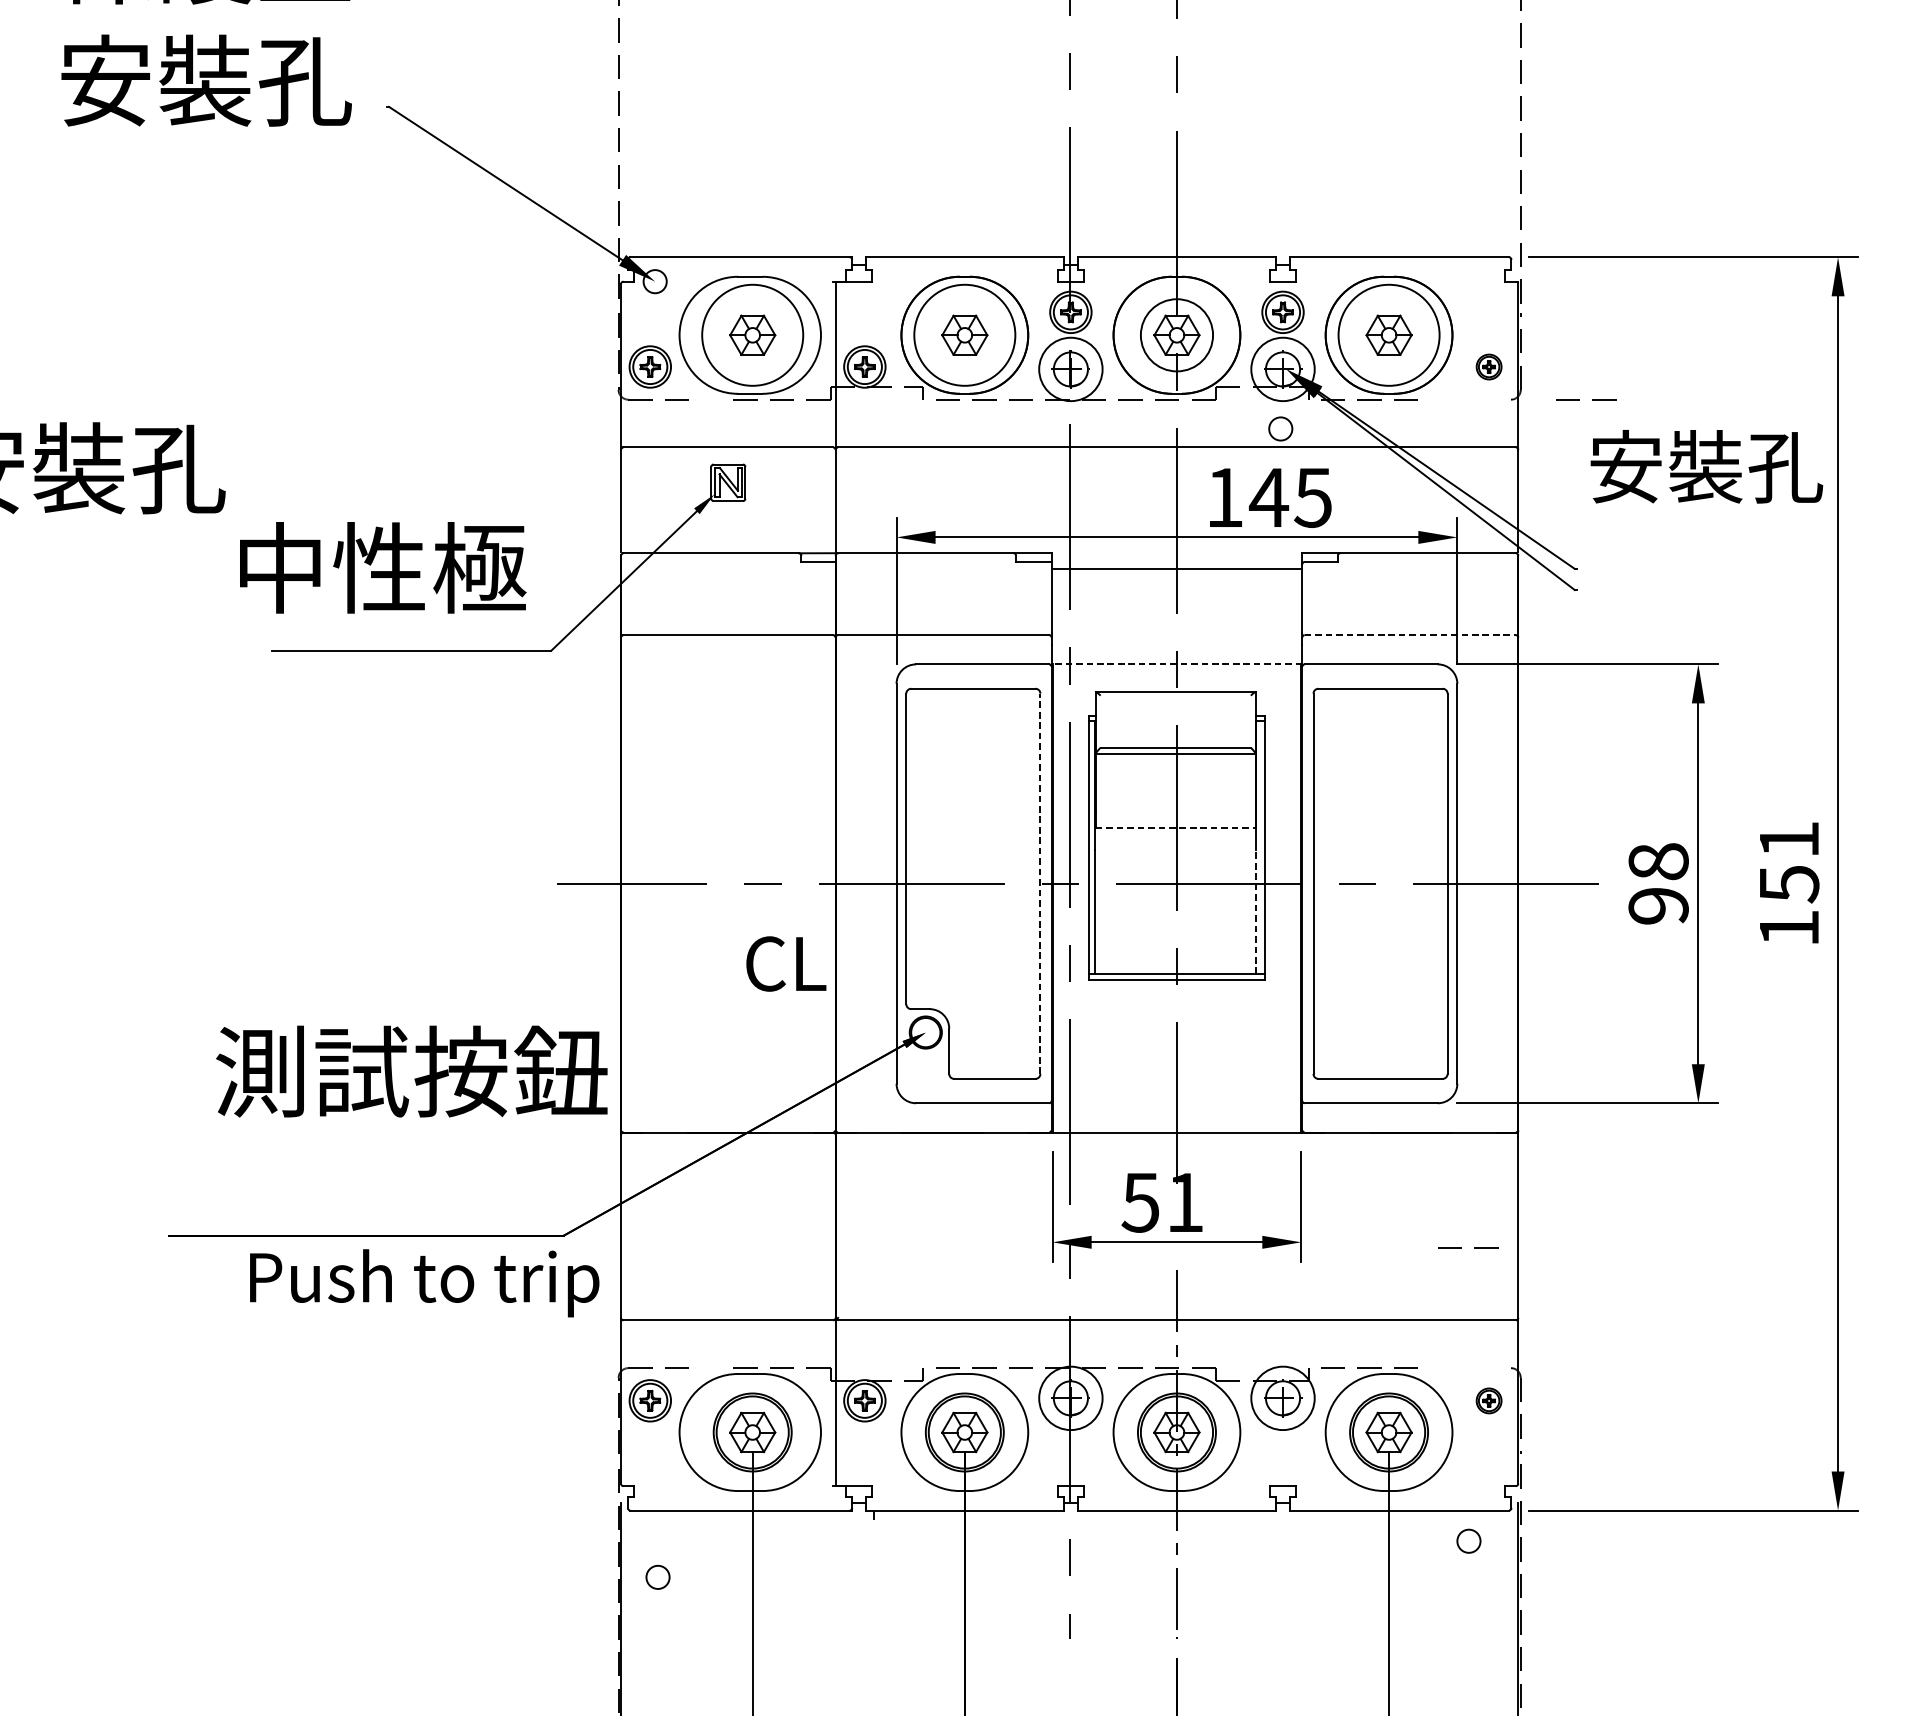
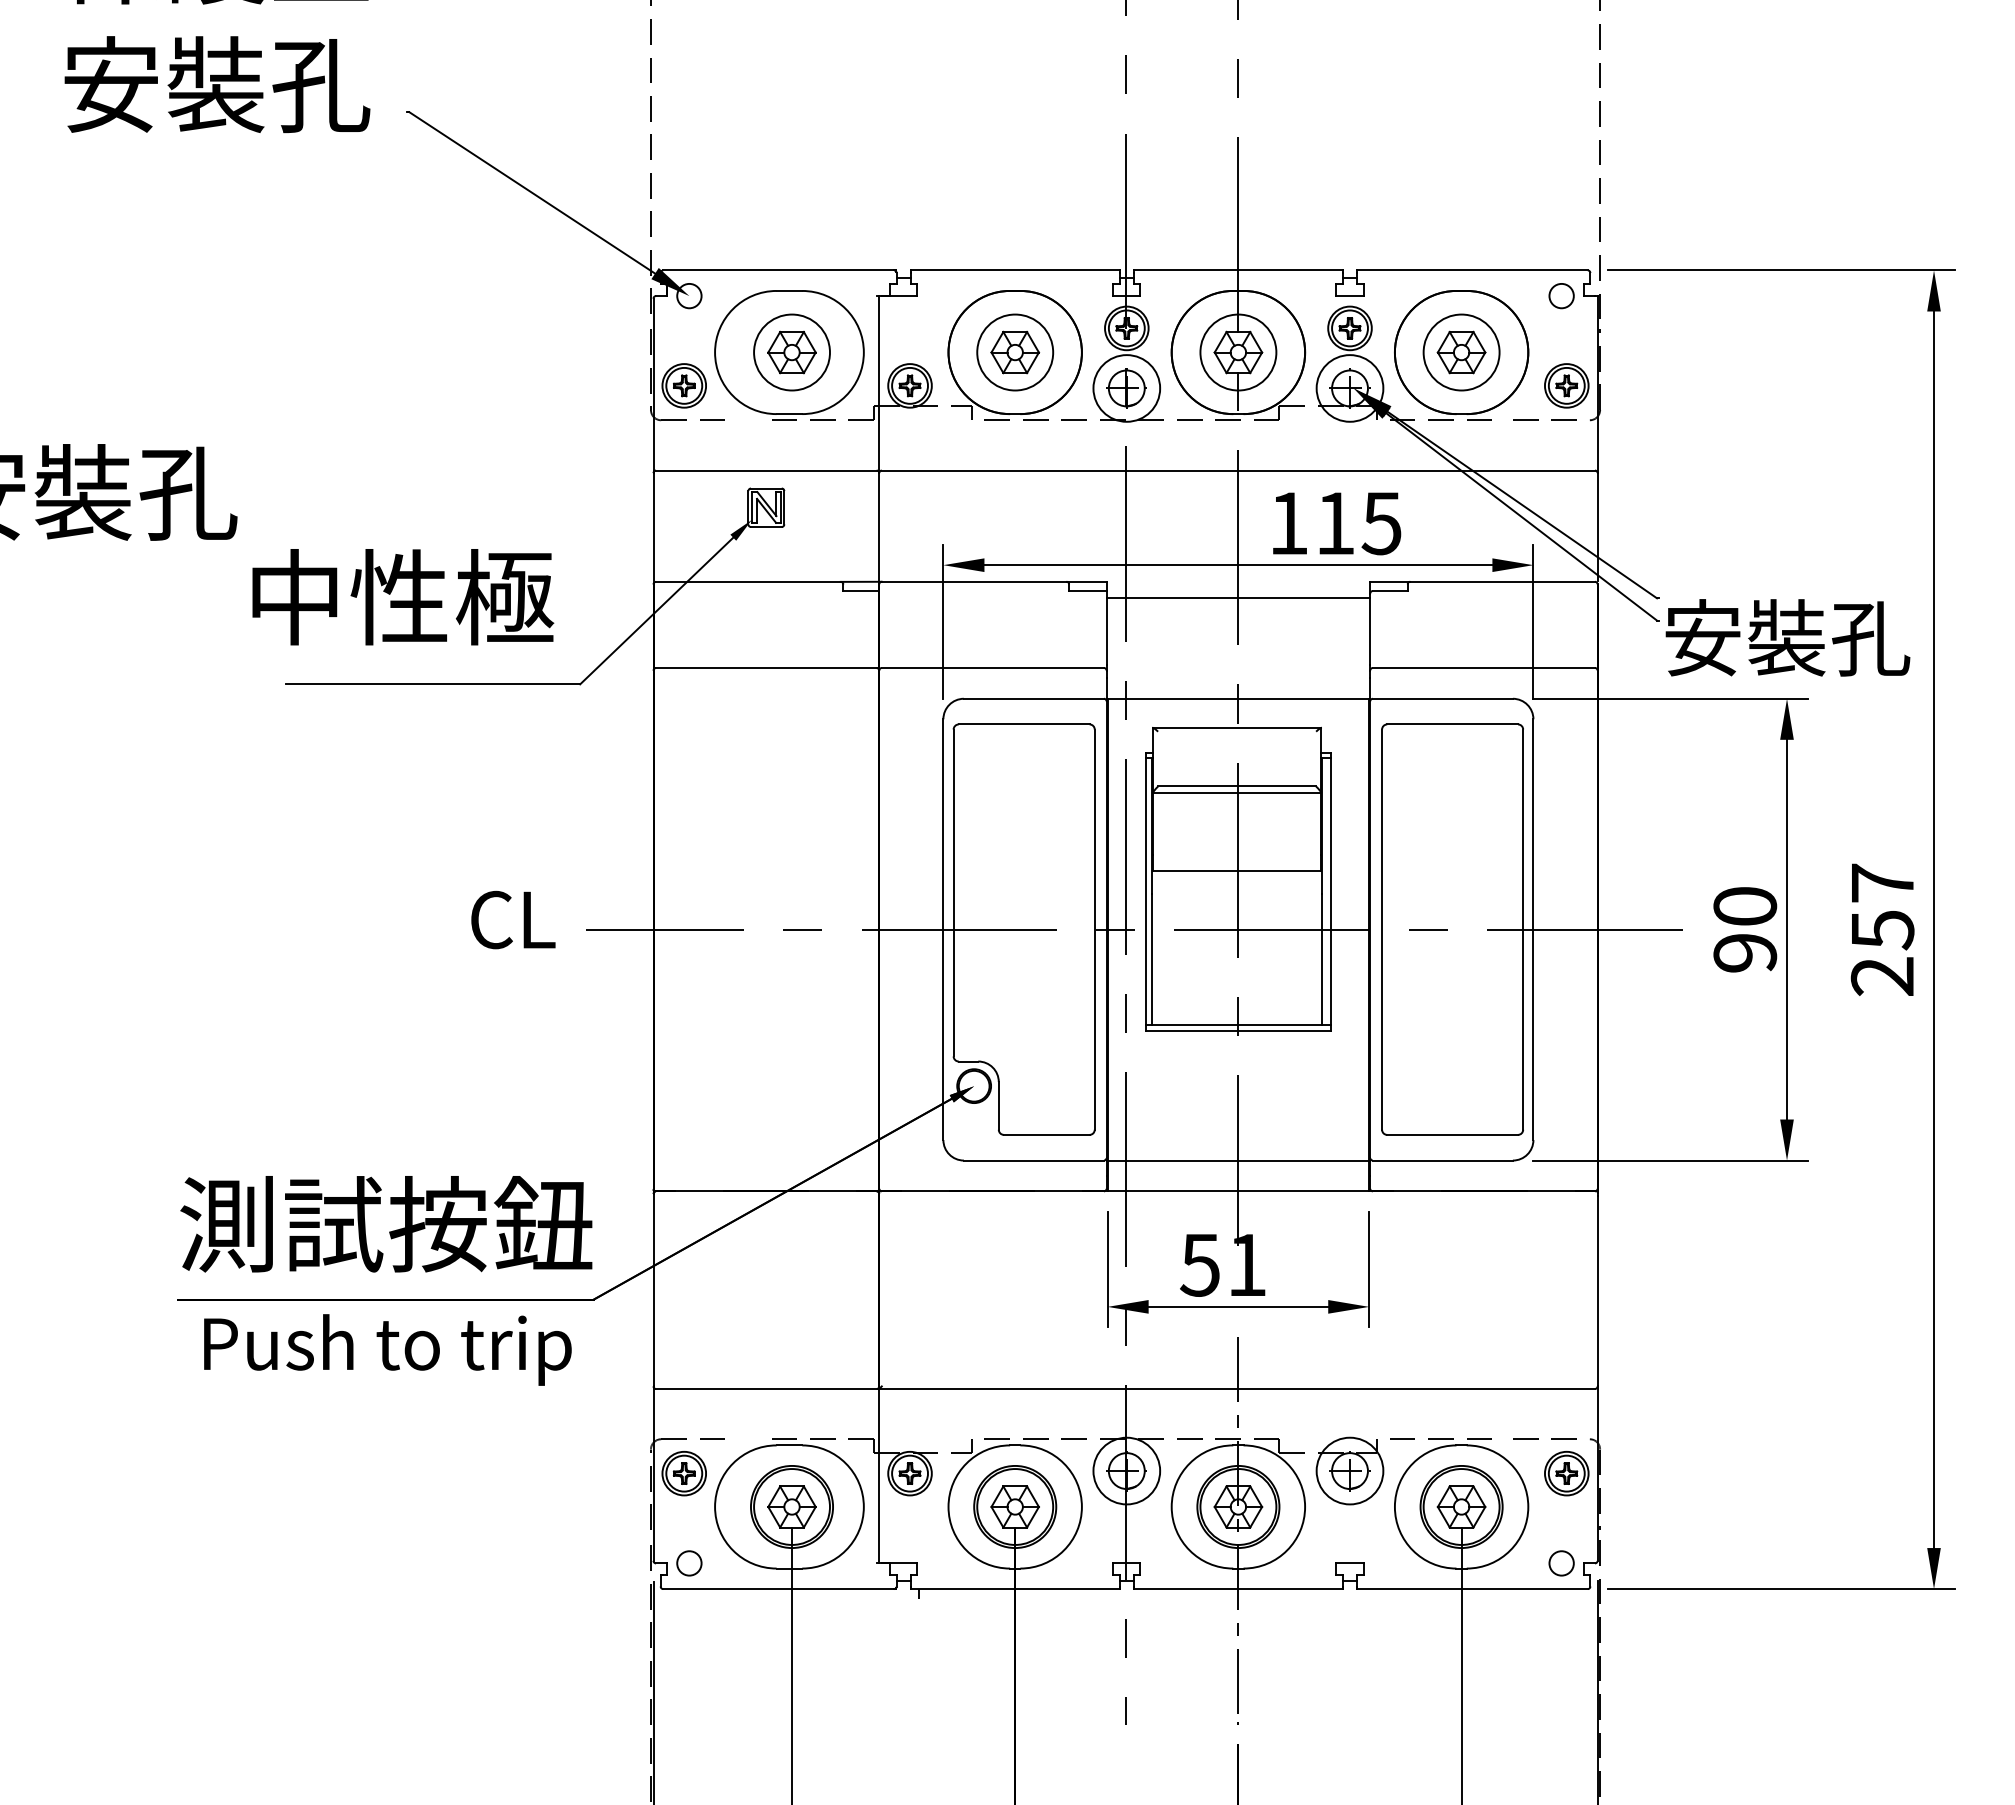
circle: (752, 335) -> (791, 352), size x0.71
circle: (965, 335) -> (1015, 352), size x0.71
circle: (1388, 335) -> (1461, 352), size x0.71
part: (1488, 366) -> (1566, 385), size x1.67
line: (1580, 398) -> (1538, 419), moved
circle: (1280, 429) -> (1561, 296), moved
text: (1706, 466) -> (1787, 637), moved
text: (1269, 497) -> (1335, 523), 145 -> 115
line: (1410, 635) -> (1484, 668), dashed -> solid
line: (1177, 664) -> (1238, 698), dashed -> solid
line: (1176, 827) -> (1237, 870), dashed -> solid
text: (1657, 861) -> (1744, 906), 98 -> 90
line: (1040, 883) -> (1094, 929), dashed -> solid
text: (1788, 883) -> (1881, 929), 151 -> 257
line: (1256, 911) -> (1322, 958), dashed -> solid
text: (786, 963) -> (513, 919), moved
text: (411, 1071) -> (386, 1224), moved
line: (1177, 1103) -> (1238, 1160), added
line: (1462, 1247) -> (1538, 1438), moved
text: (424, 1282) -> (387, 1349), moved
part: (1488, 1400) -> (1566, 1473), size x1.67
circle: (1468, 1541) -> (1561, 1563), moved
circle: (658, 1577) -> (689, 1563), moved

